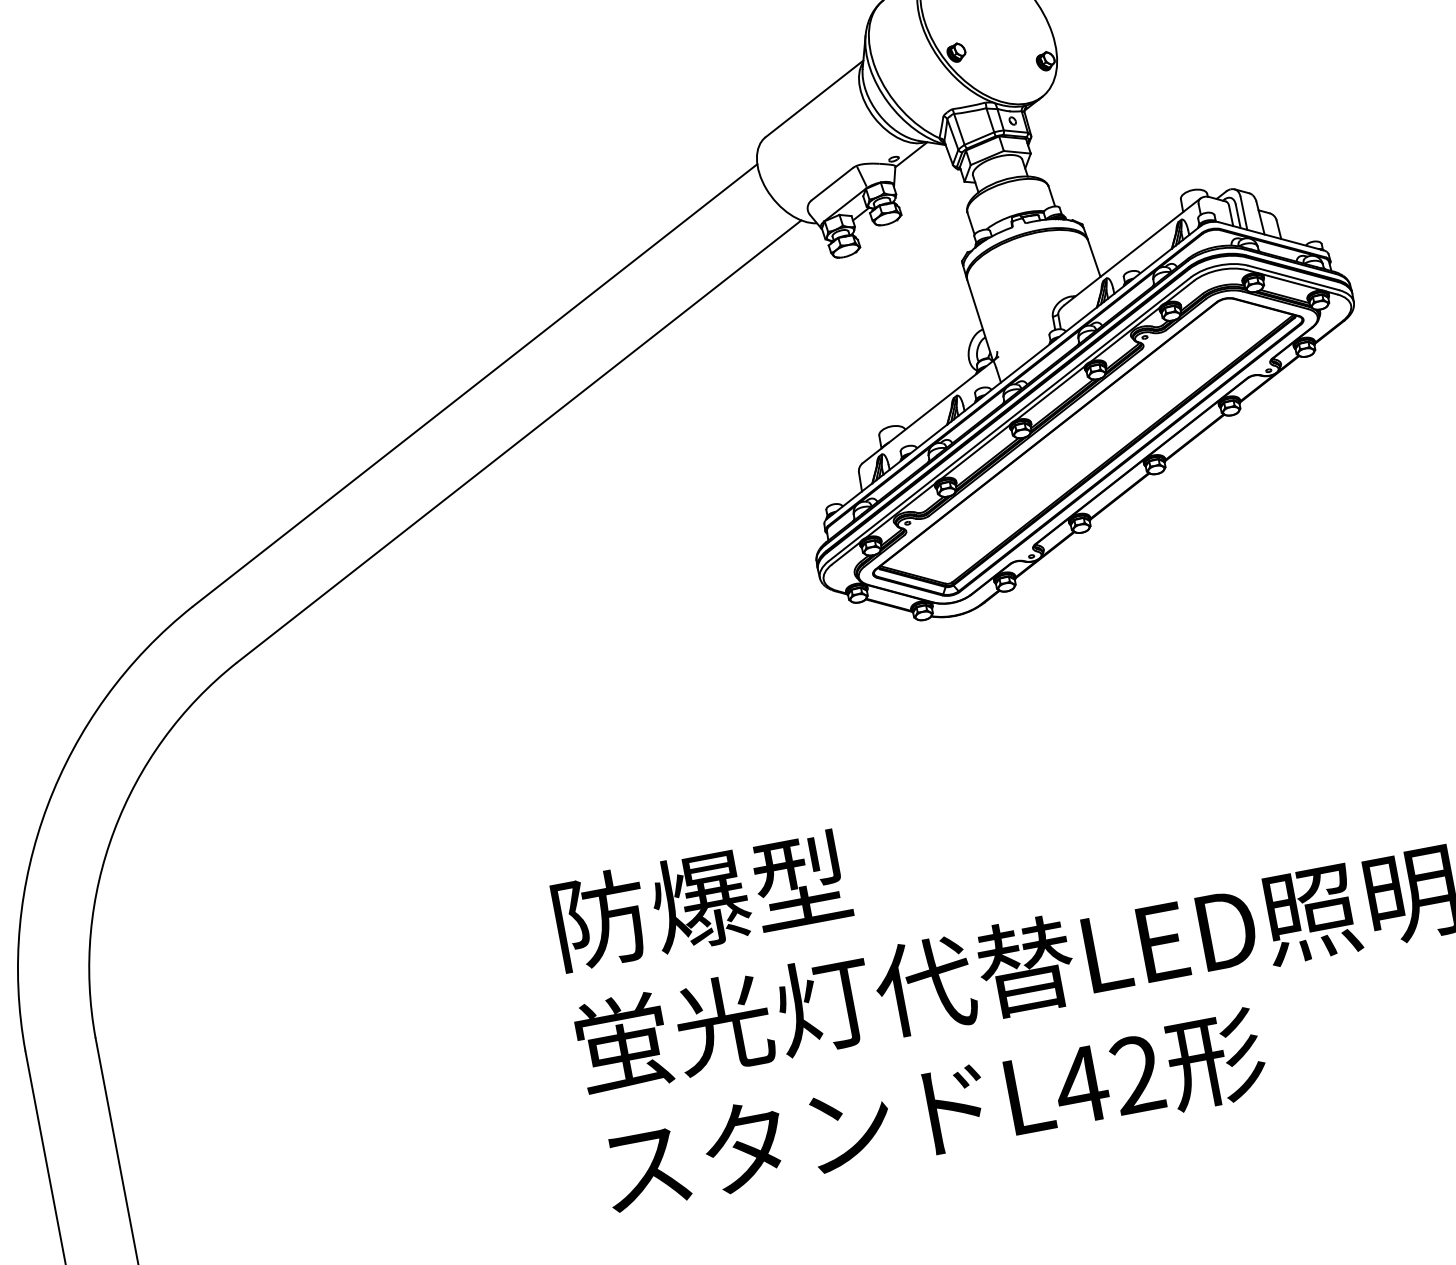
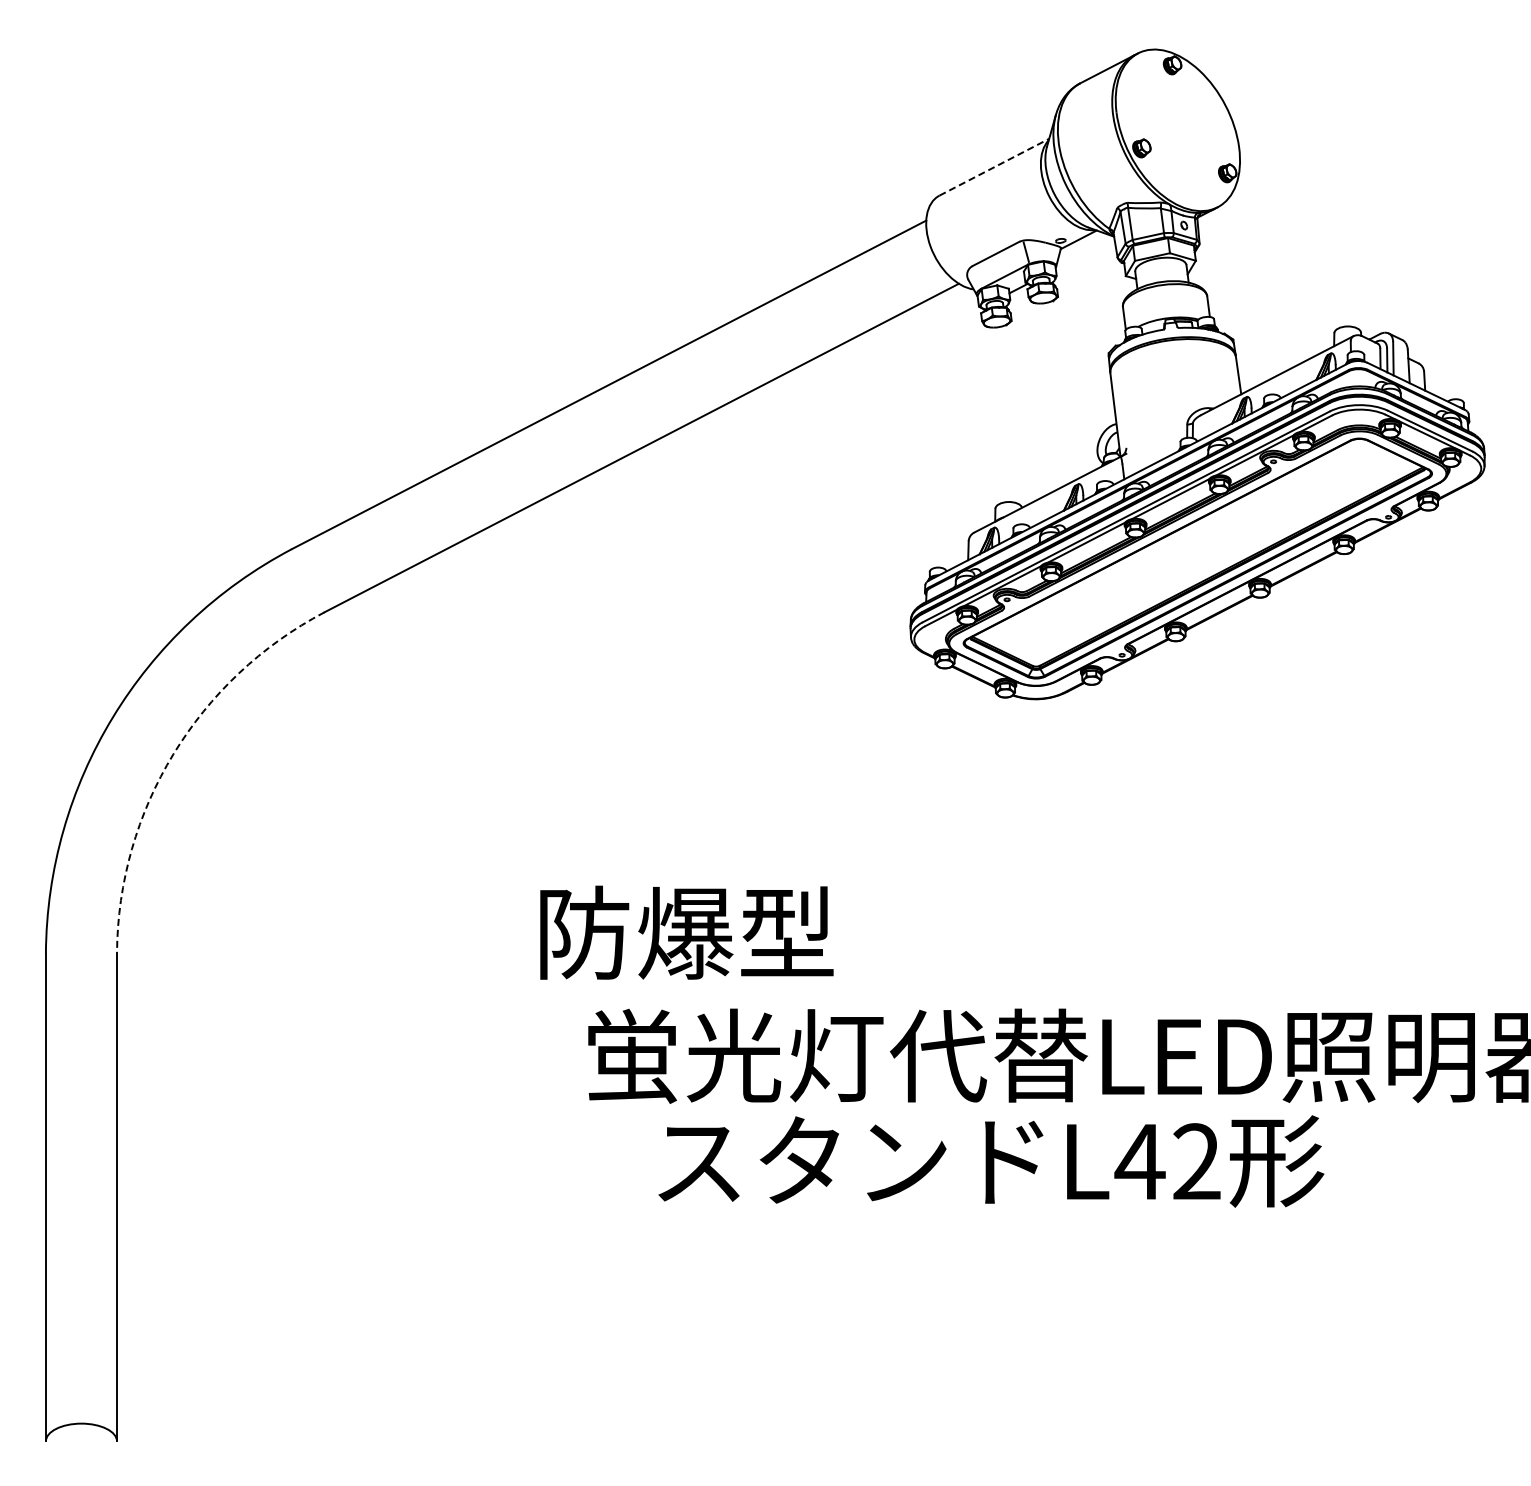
line: (814, 99) -> (994, 167), solid -> dashed
arc: (114, 831) -> (173, 754), solid -> dashed
text: (701, 900) -> (686, 932), moved
text: (934, 1112) -> (991, 1161), moved

